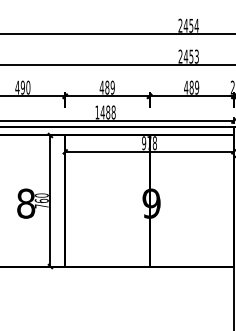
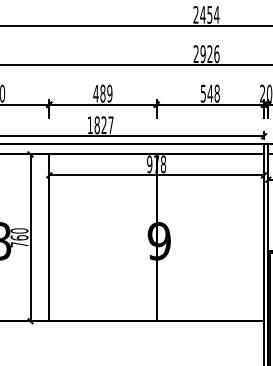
text: (190, 56) -> (208, 53), 2453 -> 2926
text: (191, 87) -> (210, 93), 489 -> 548
text: (107, 112) -> (103, 125), 1488 -> 1827

